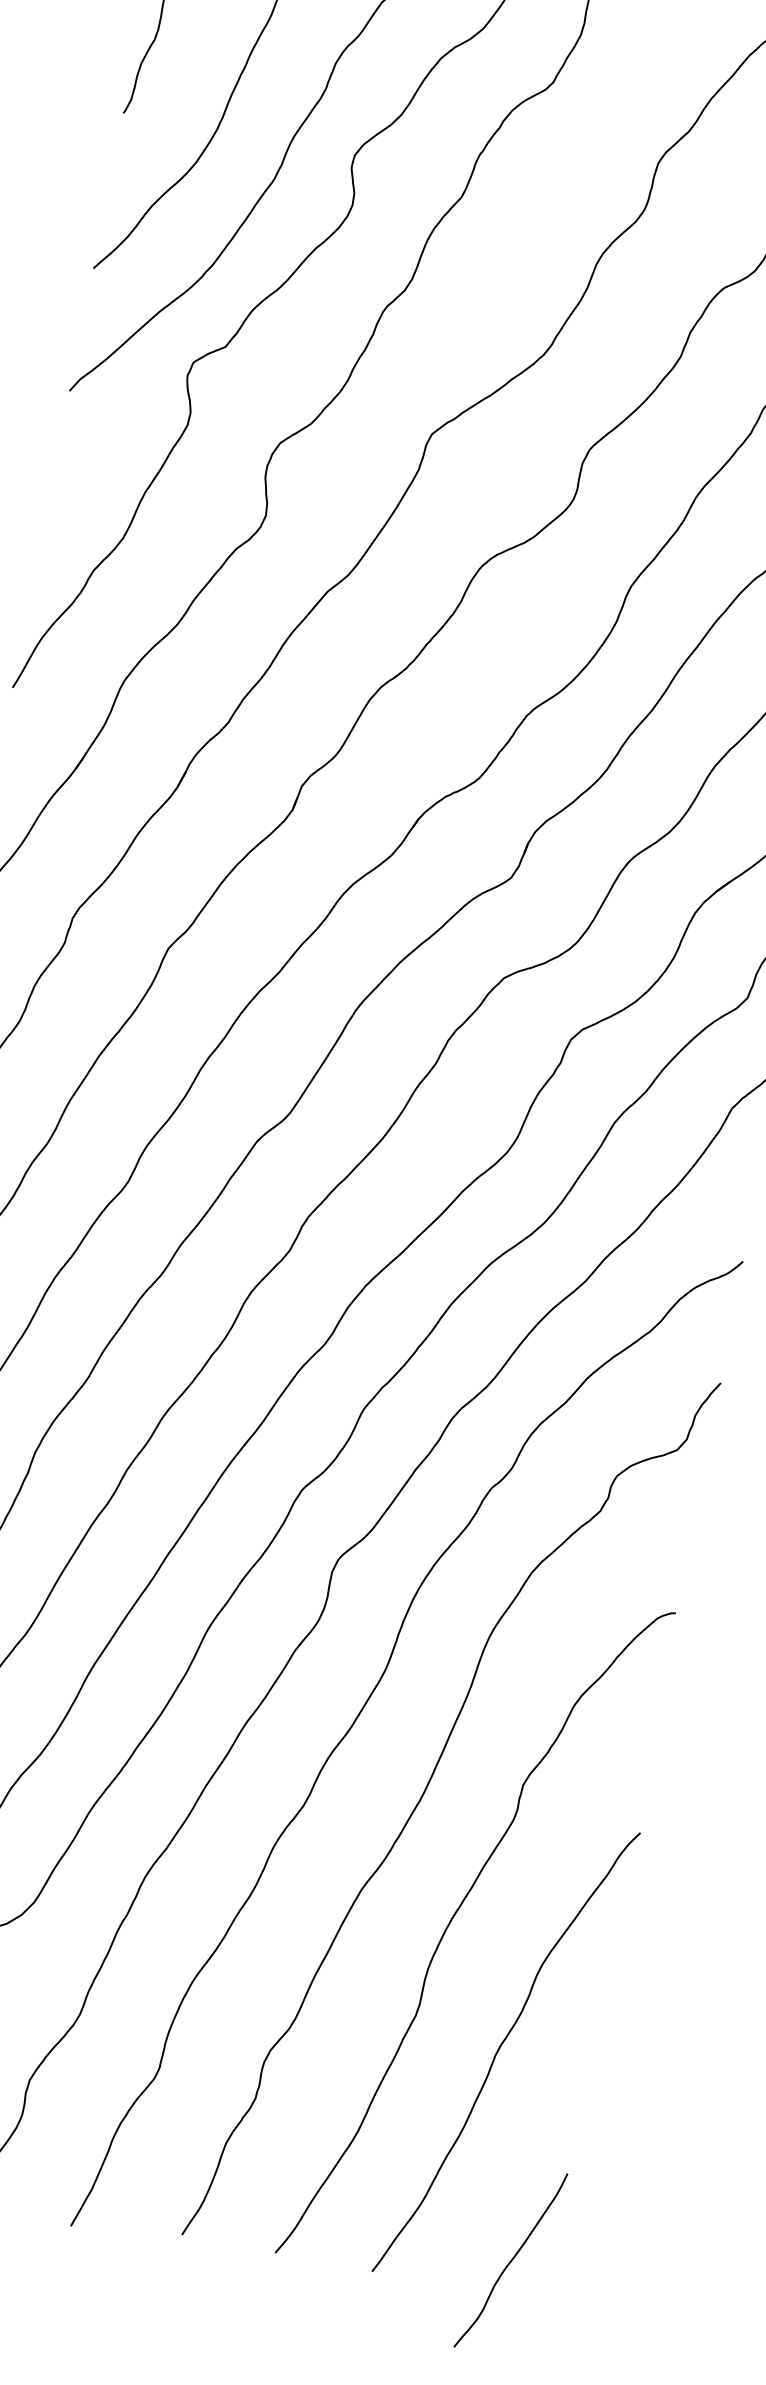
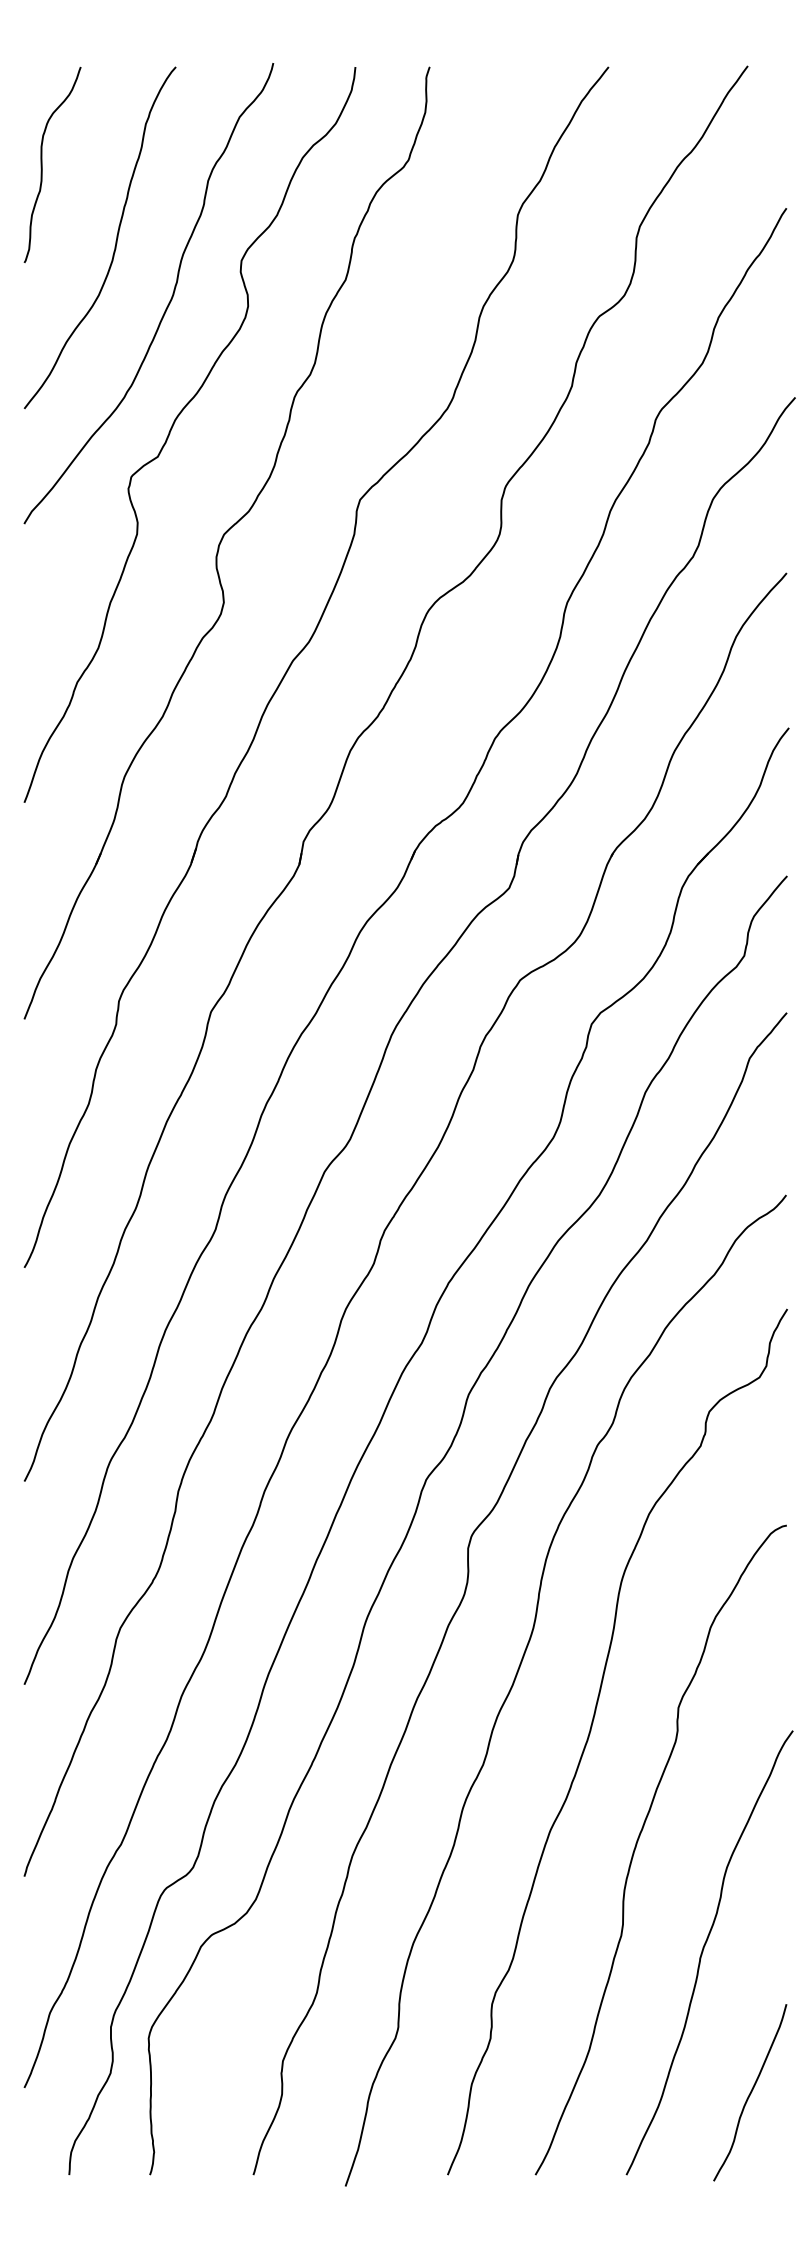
curve: (511, 2260) -> (750, 2092), moved

